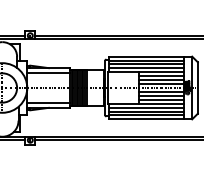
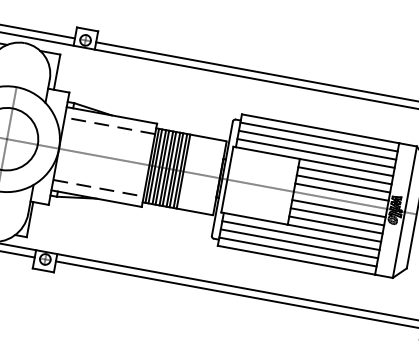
line: (48, 73) -> (109, 126), solid -> dashed
line: (48, 102) -> (98, 187), solid -> dashed

